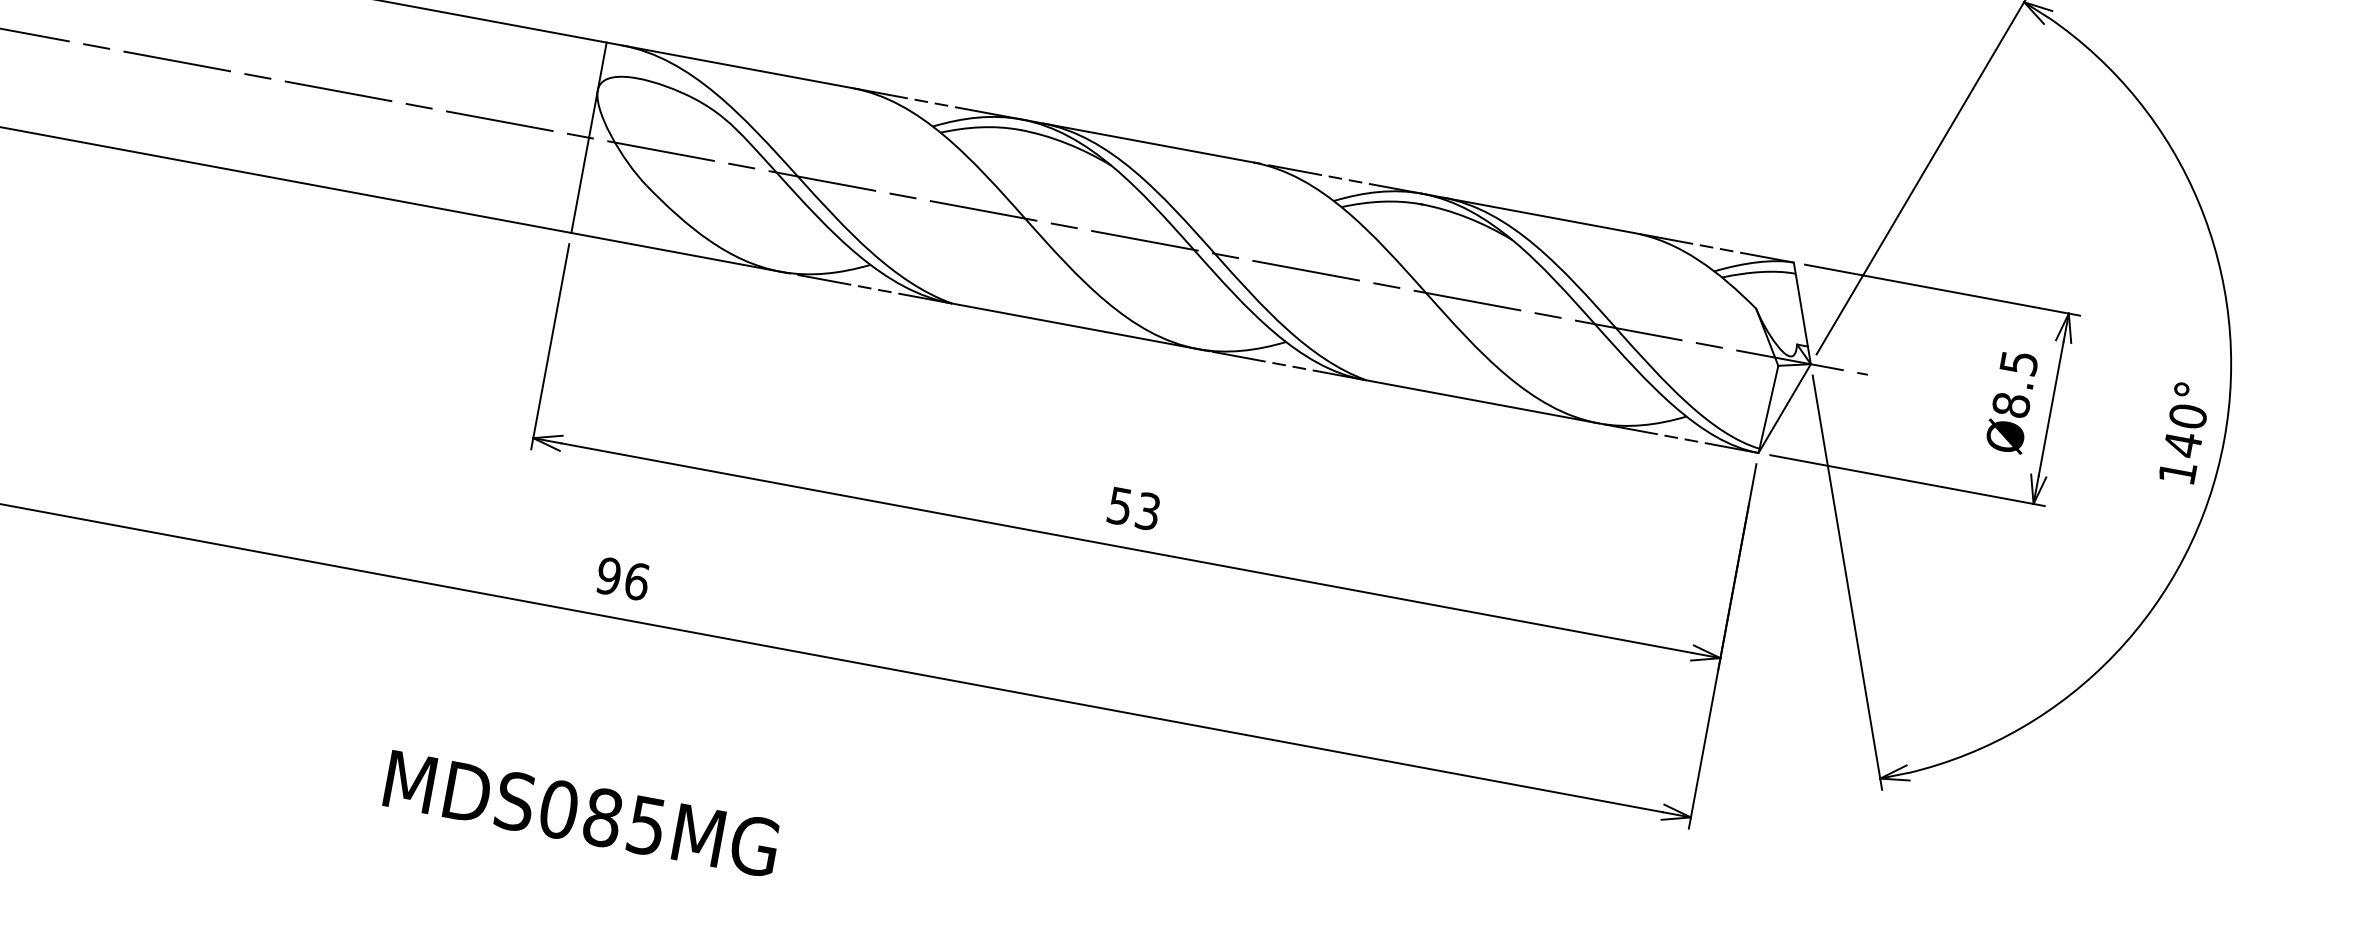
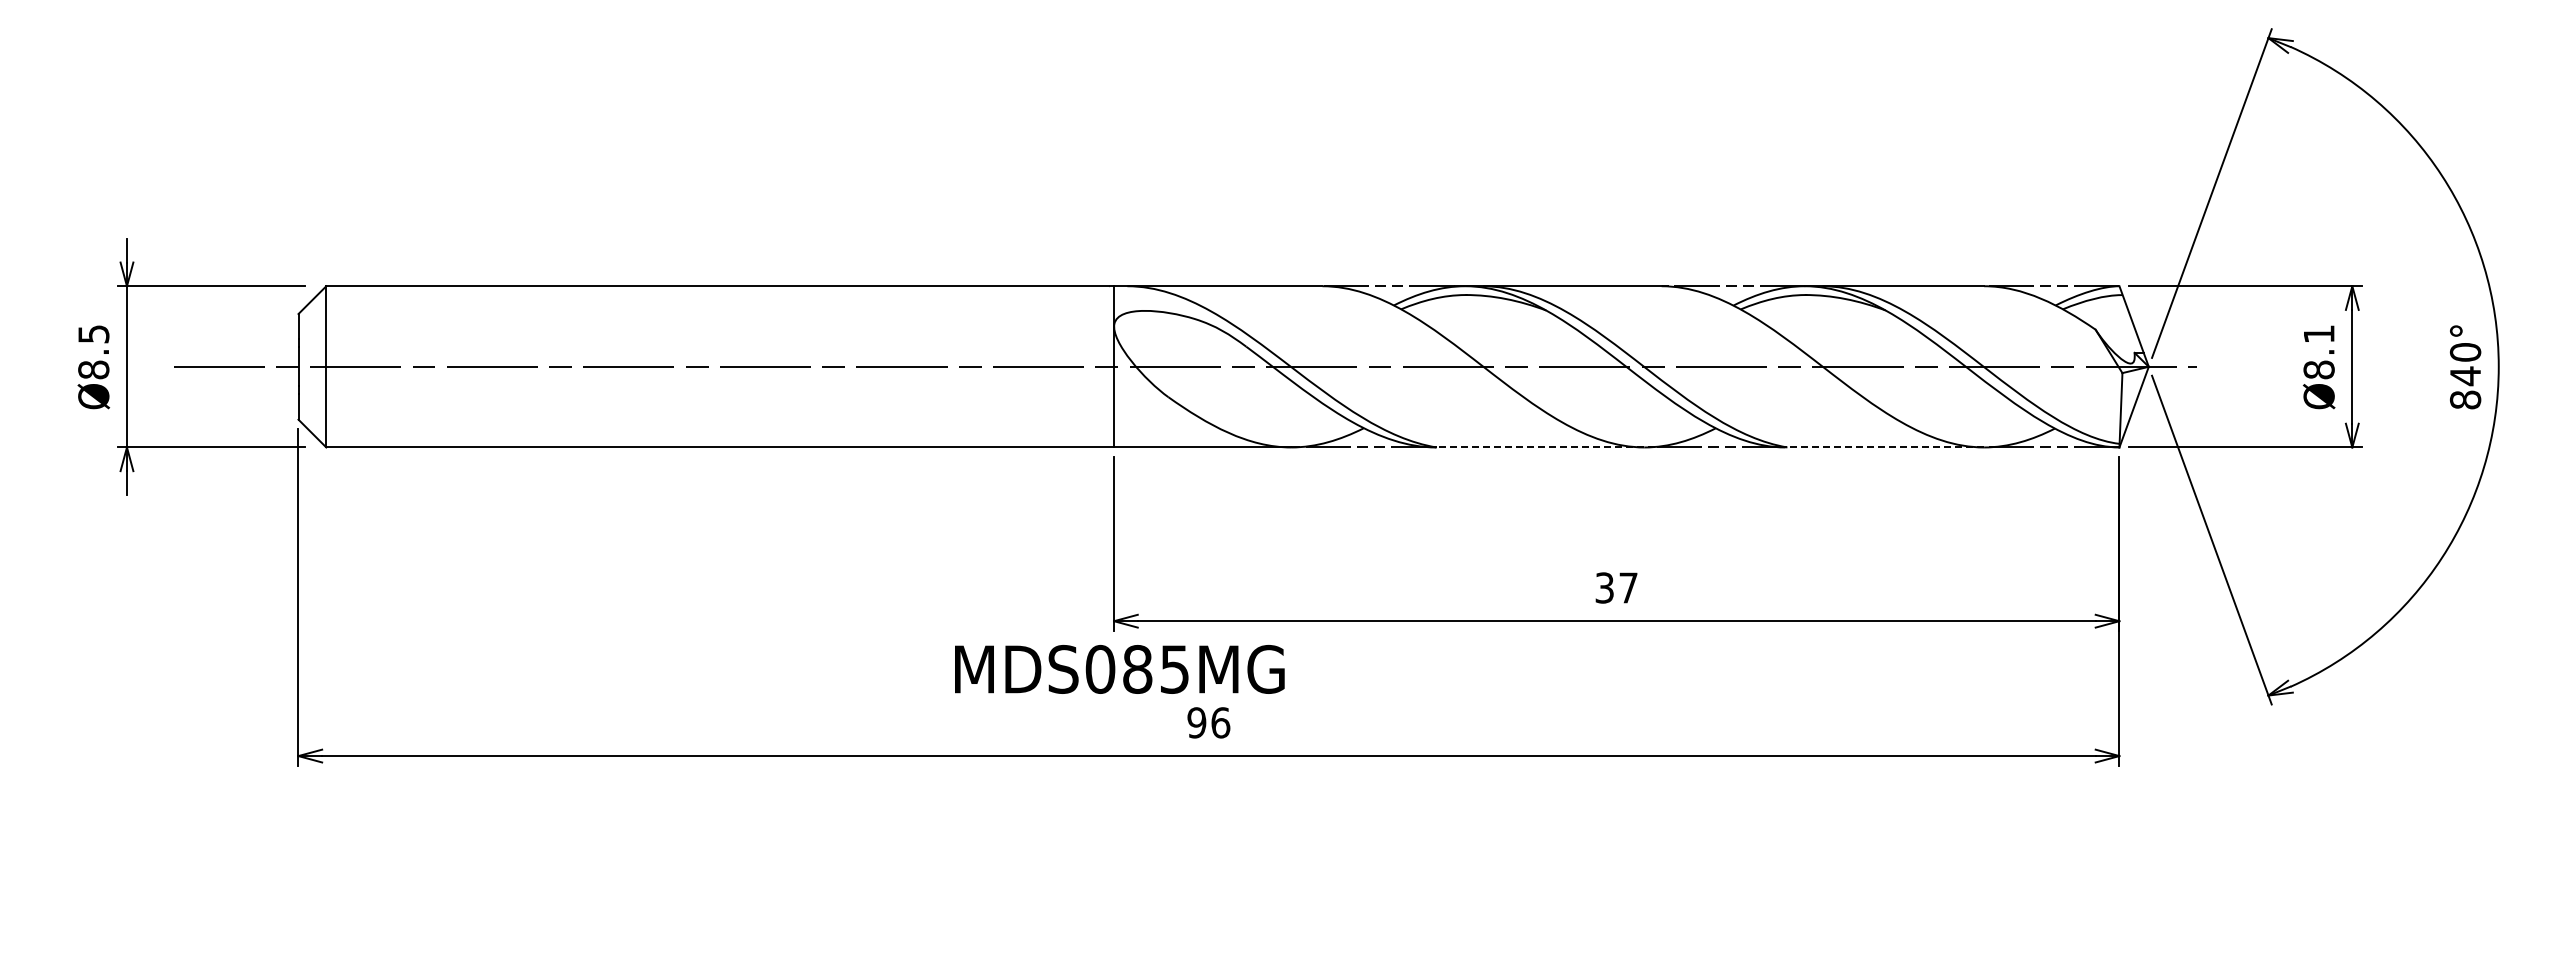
line: (1080, 327) -> (1545, 447), solid -> dashed
text: (2019, 363) -> (2319, 334), Ø8.5 -> Ø8.1
line: (1482, 401) -> (1885, 447), solid -> dashed
text: (2177, 472) -> (2465, 399), 140° -> 840°
text: (1133, 508) -> (1616, 587), 53 -> 37
text: (581, 813) -> (1119, 669), moved

